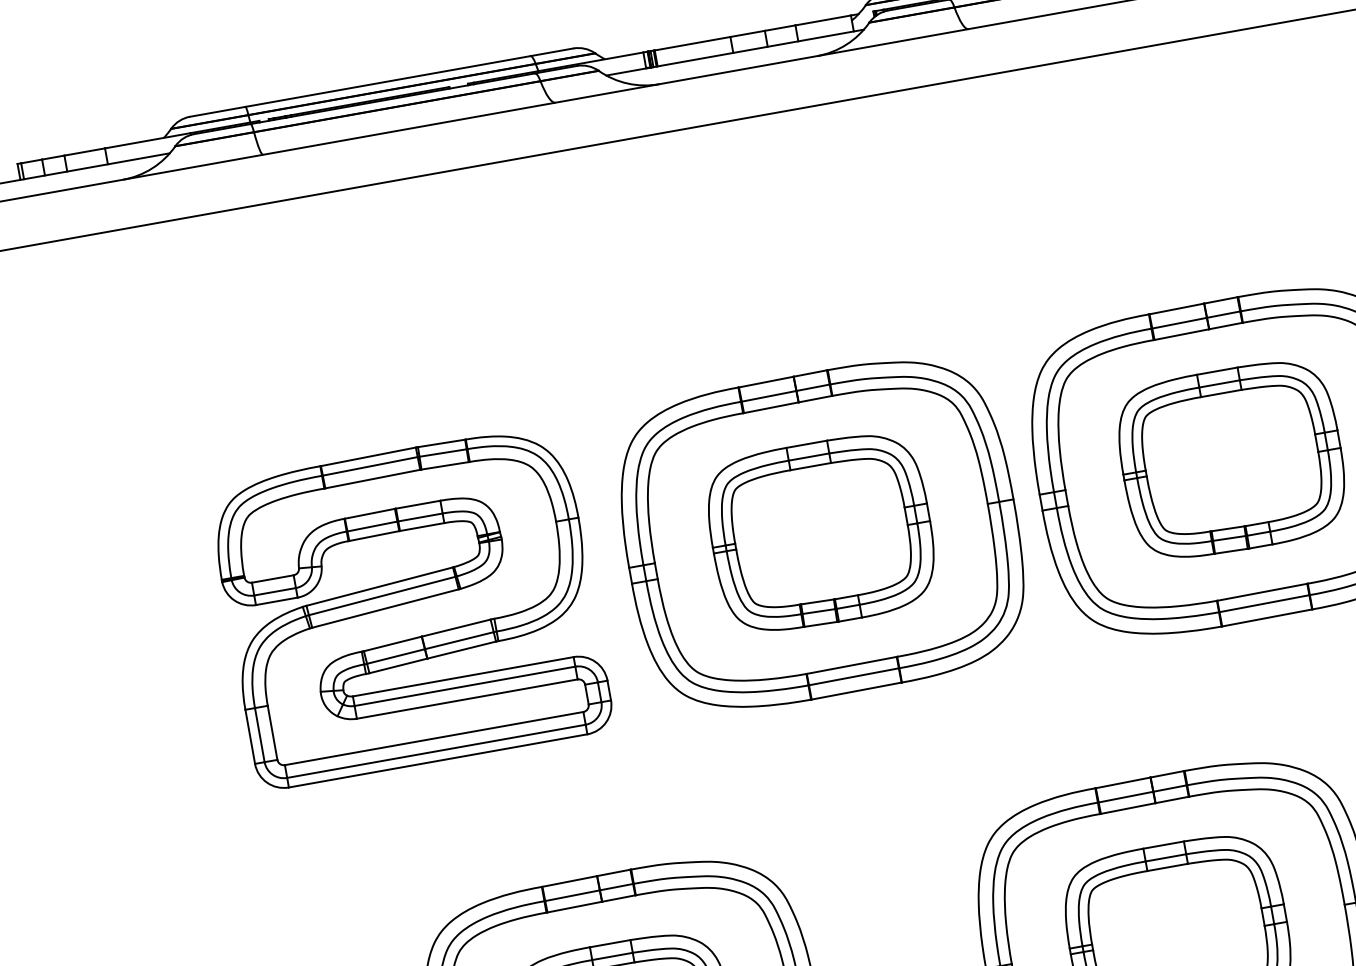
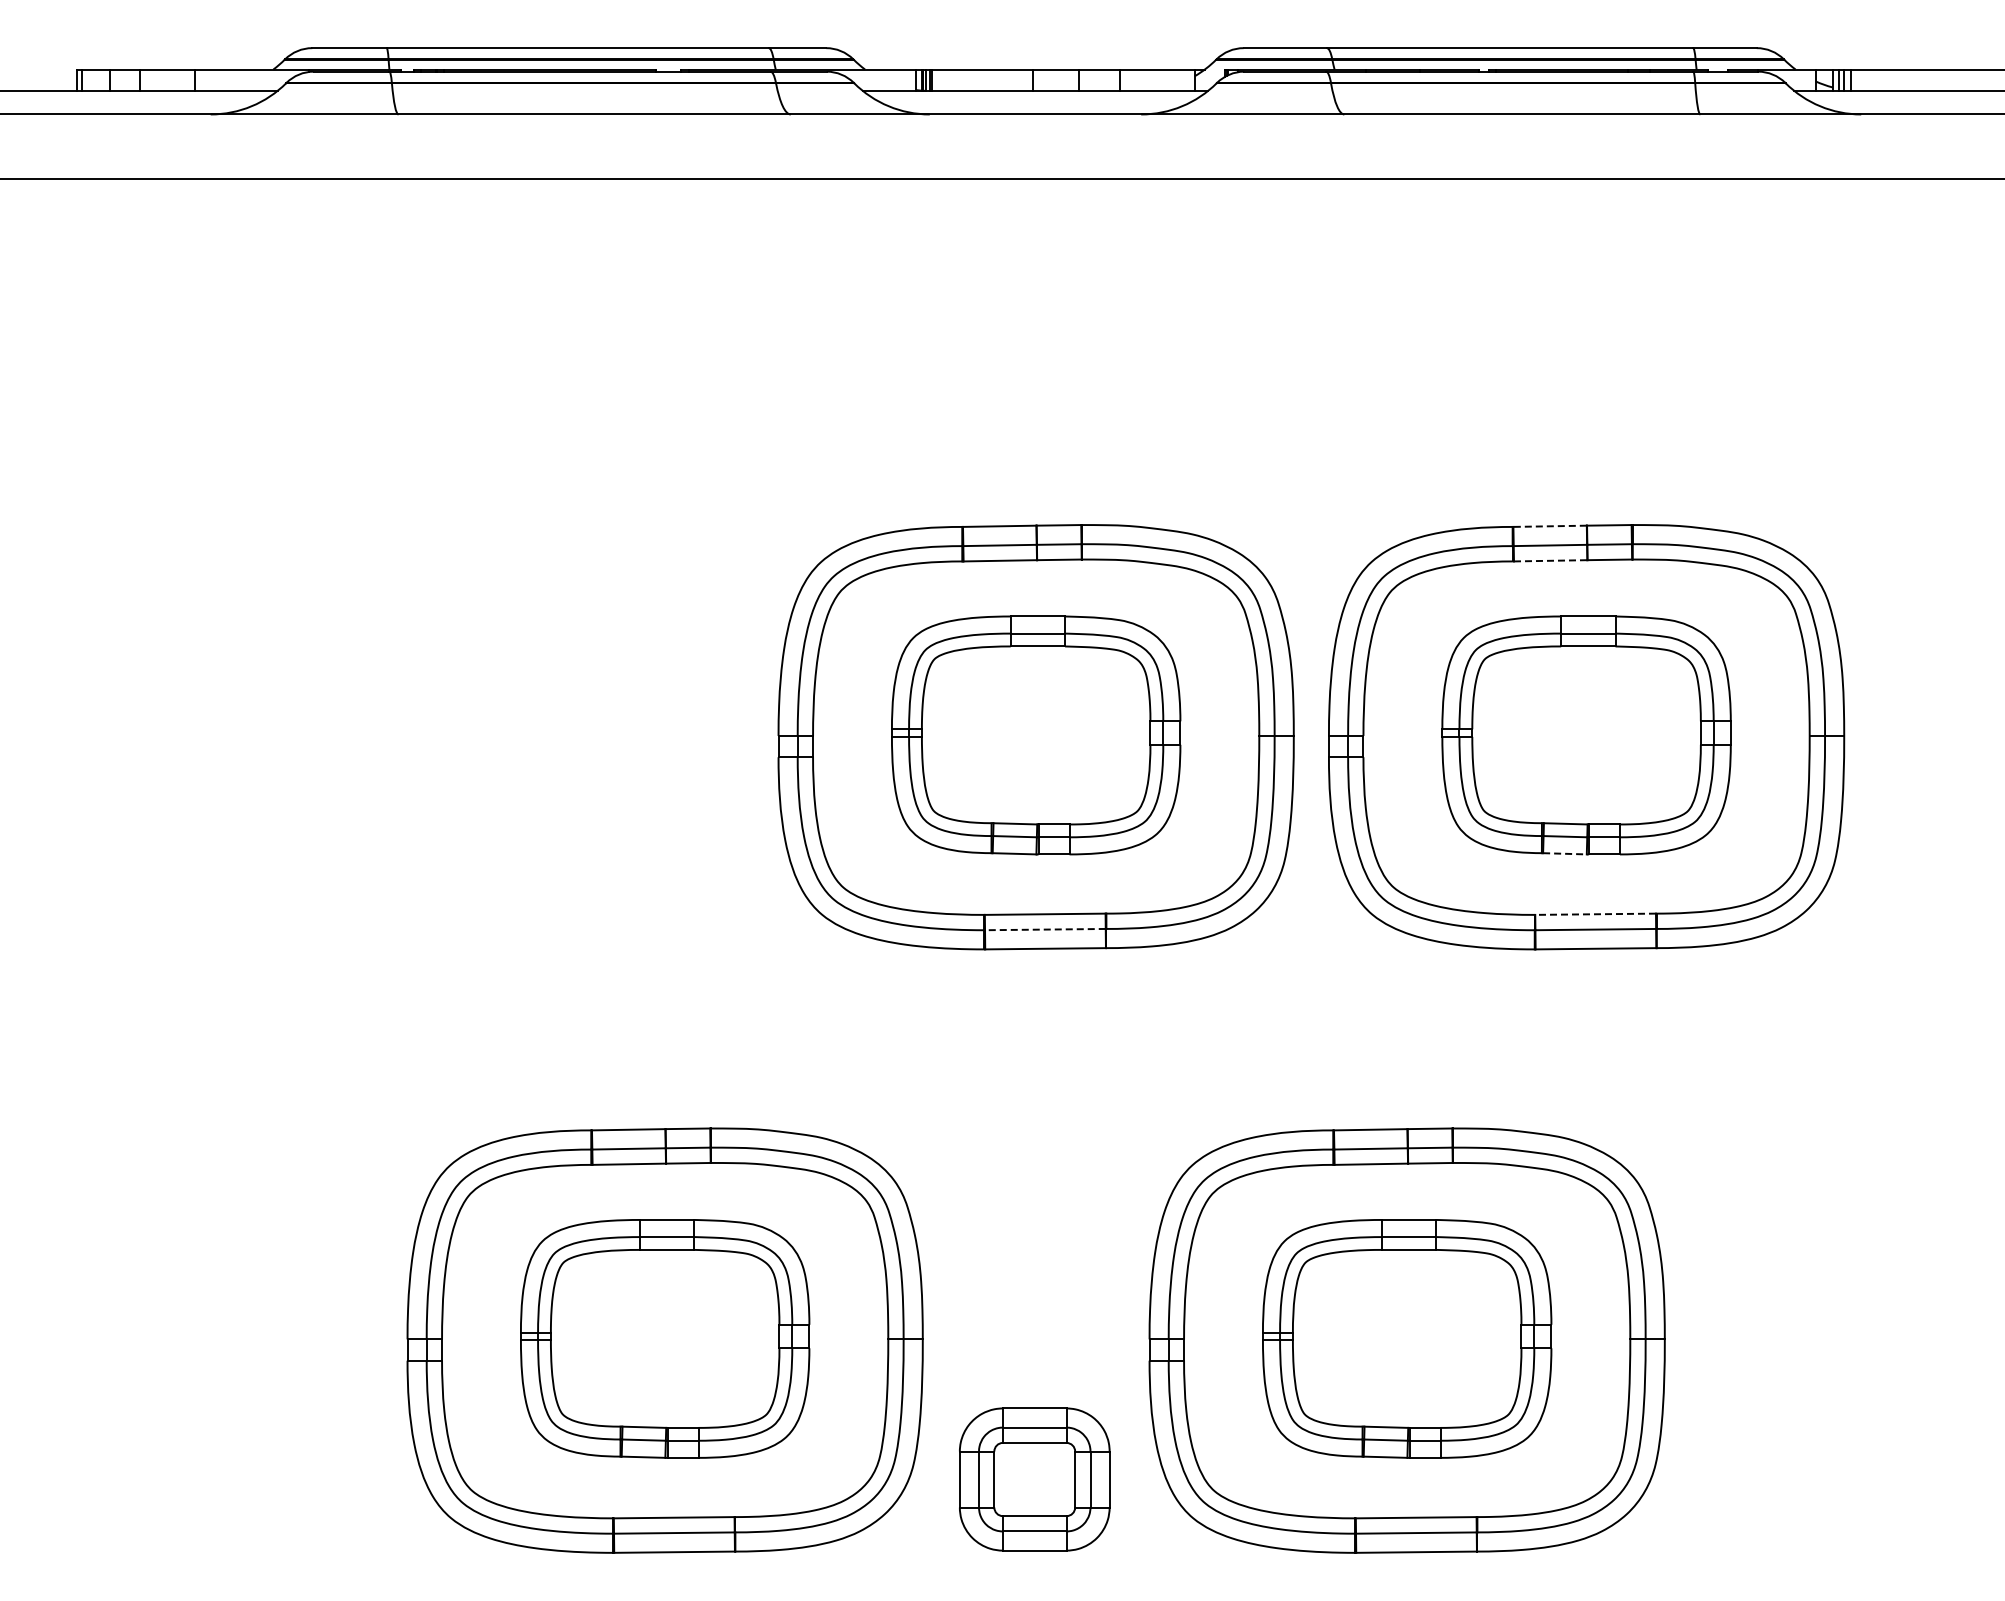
line: (1177, 309) -> (1550, 526), solid -> dashed
line: (1181, 334) -> (1550, 560), solid -> dashed
line: (1231, 551) -> (1564, 853), solid -> dashed
line: (1262, 592) -> (1595, 914), solid -> dashed
part: (410, 607) -> (485, 736), removed
line: (853, 676) -> (1044, 929), solid -> dashed

